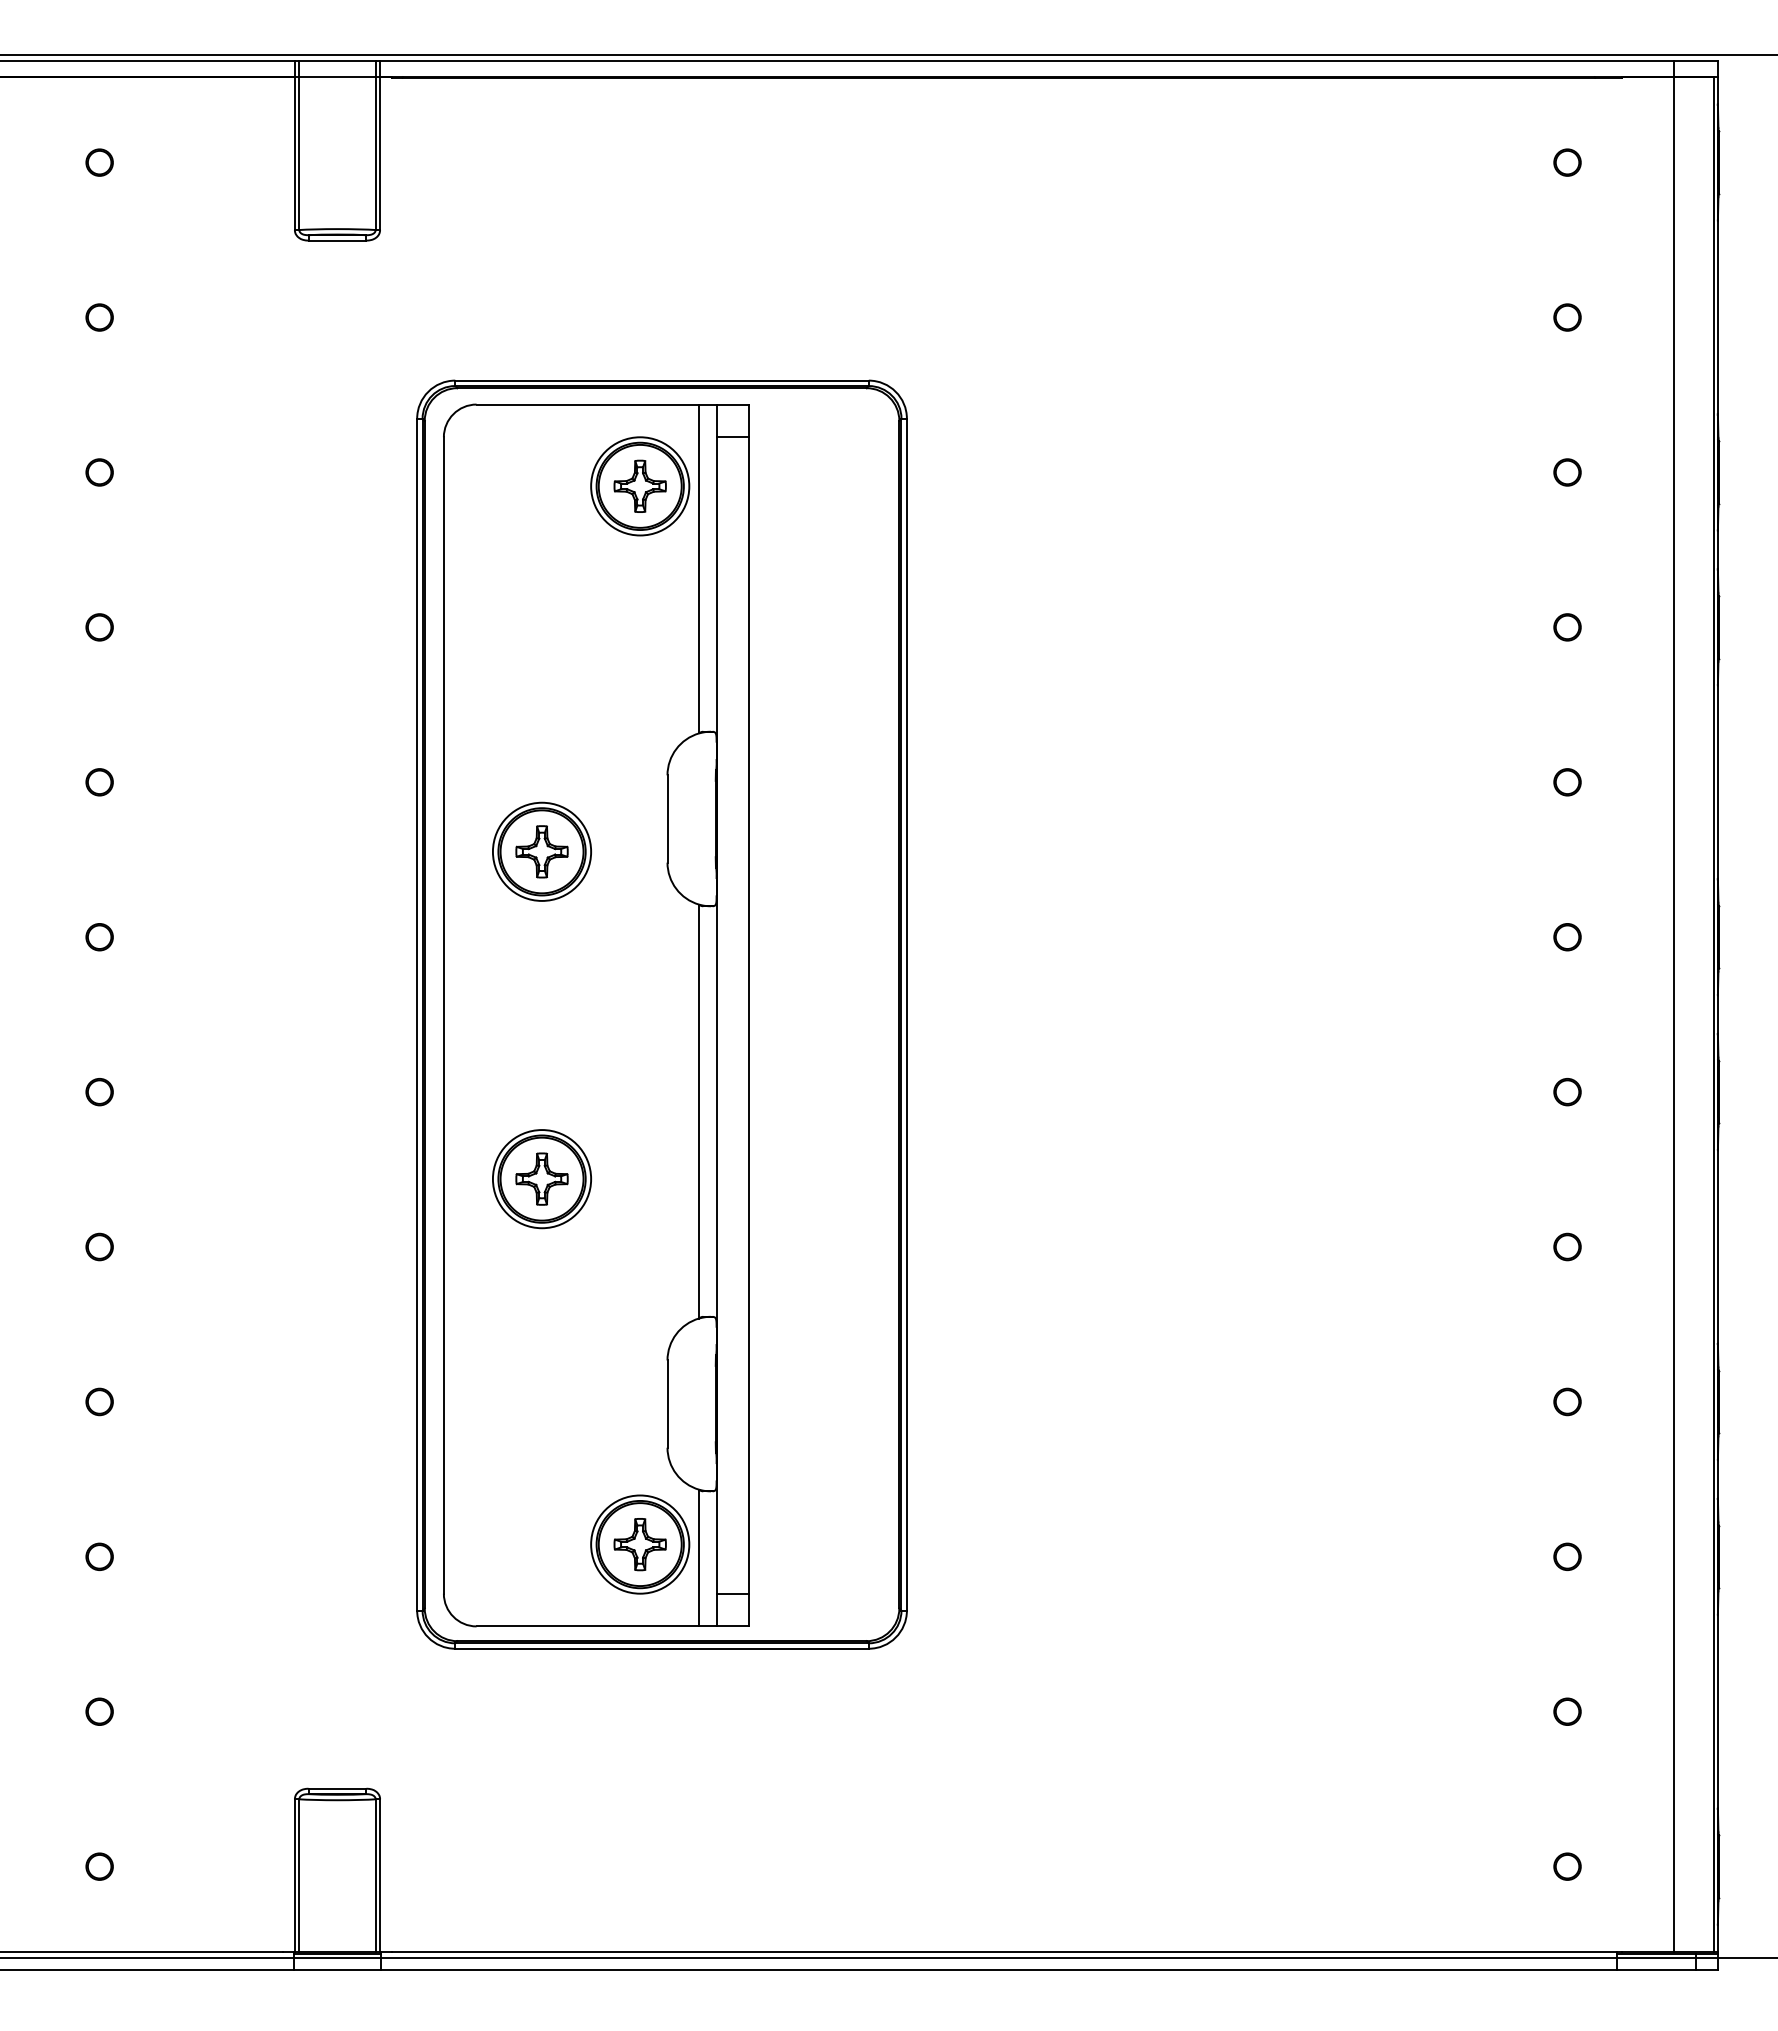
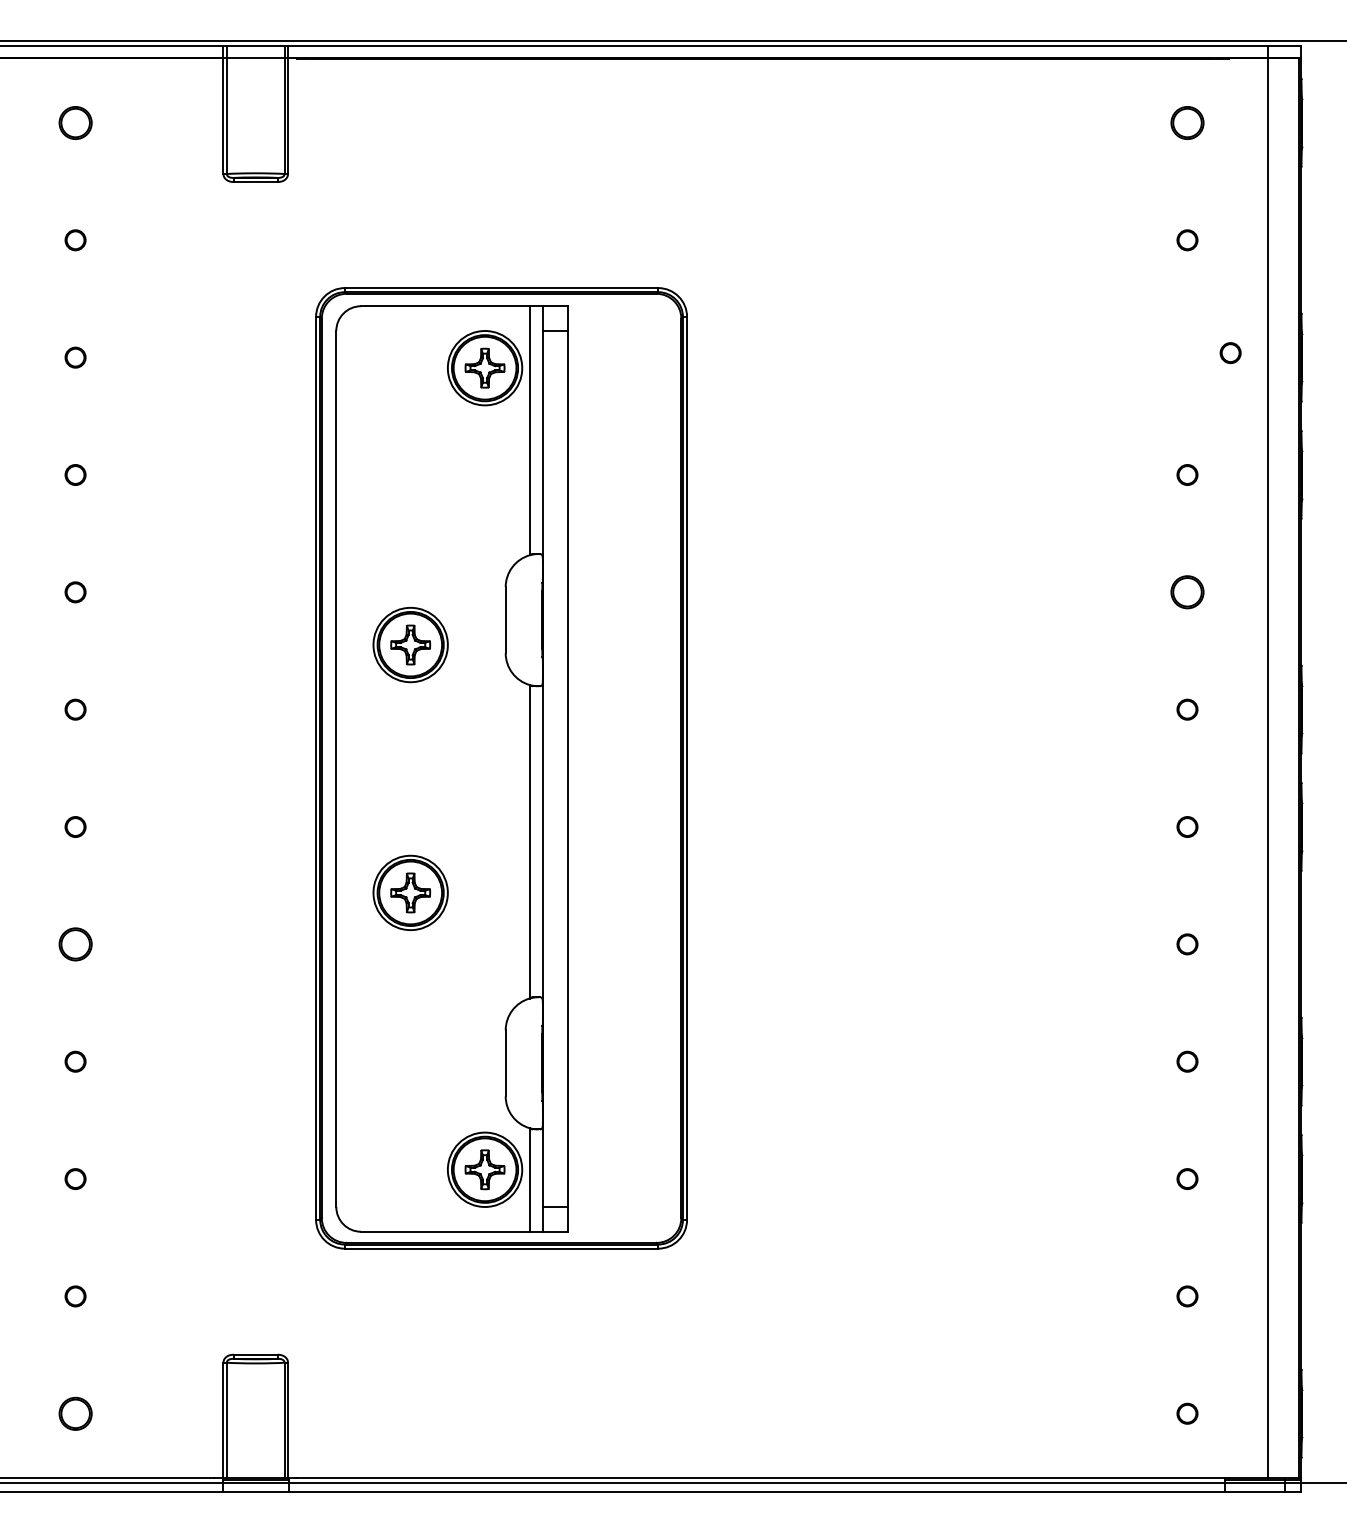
circle: (99, 162) -> (75, 122), size x1.6
circle: (1567, 162) -> (1187, 122), size x1.6
circle: (1567, 472) -> (1230, 353), moved
circle: (1567, 782) -> (1187, 592), size x1.6
part: (99, 1246) -> (75, 943), size x1.6
part: (99, 1866) -> (75, 1413), size x1.6

